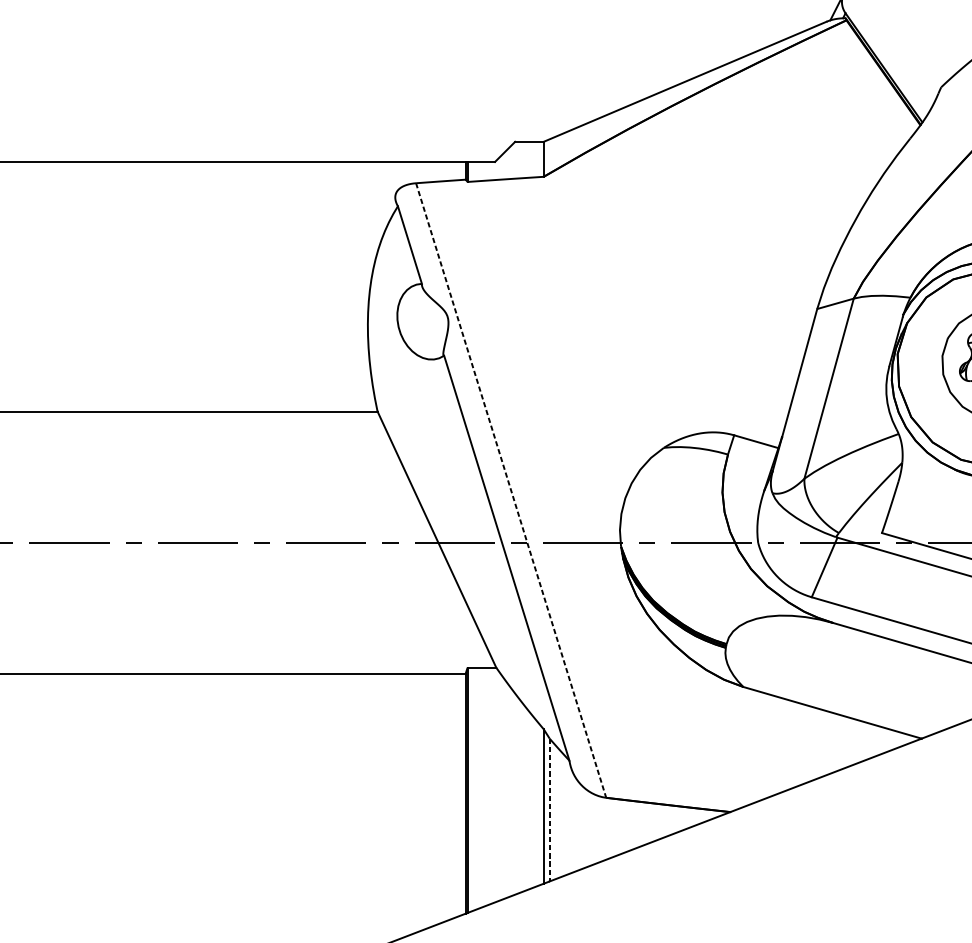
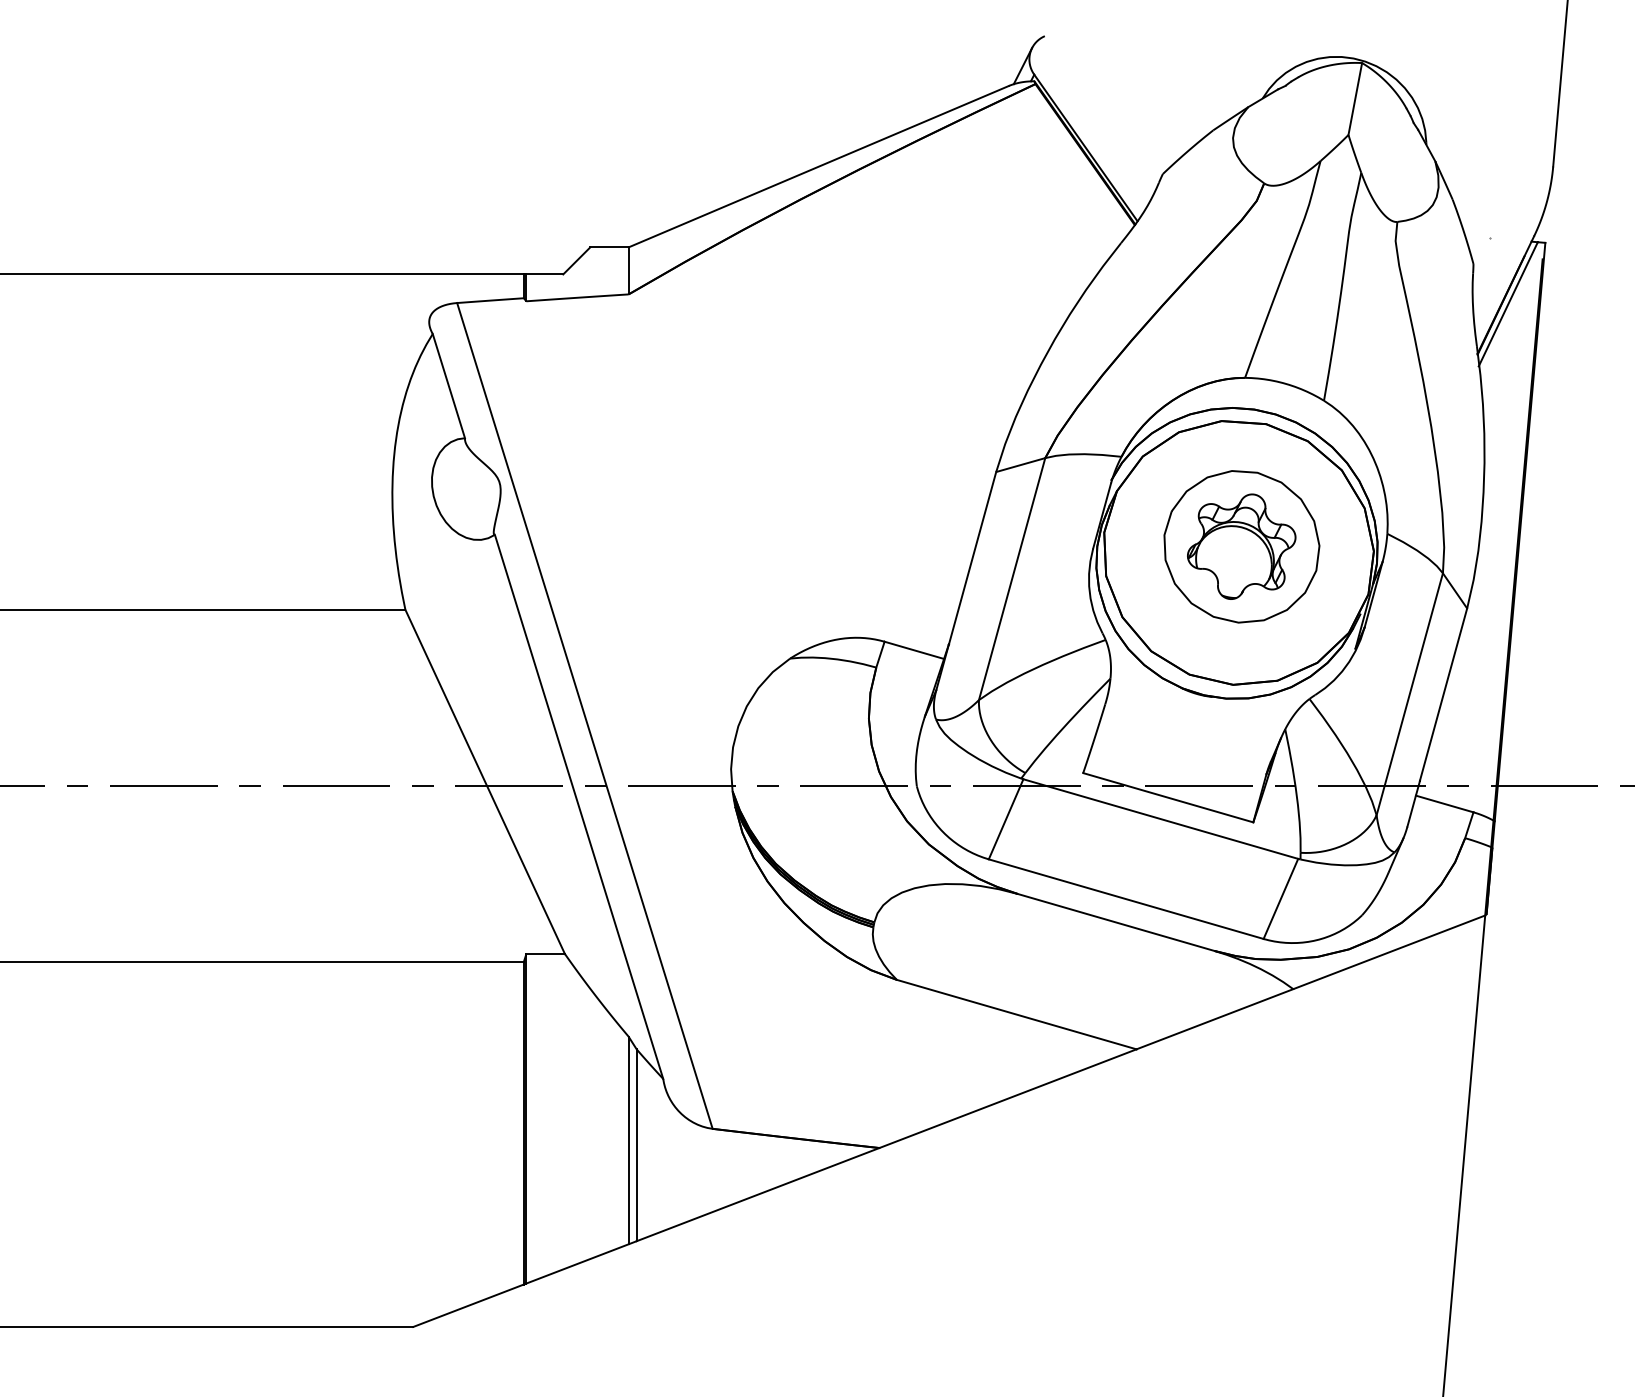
line: (511, 490) -> (585, 716), dashed -> solid
line: (549, 810) -> (636, 1145), dashed -> solid

